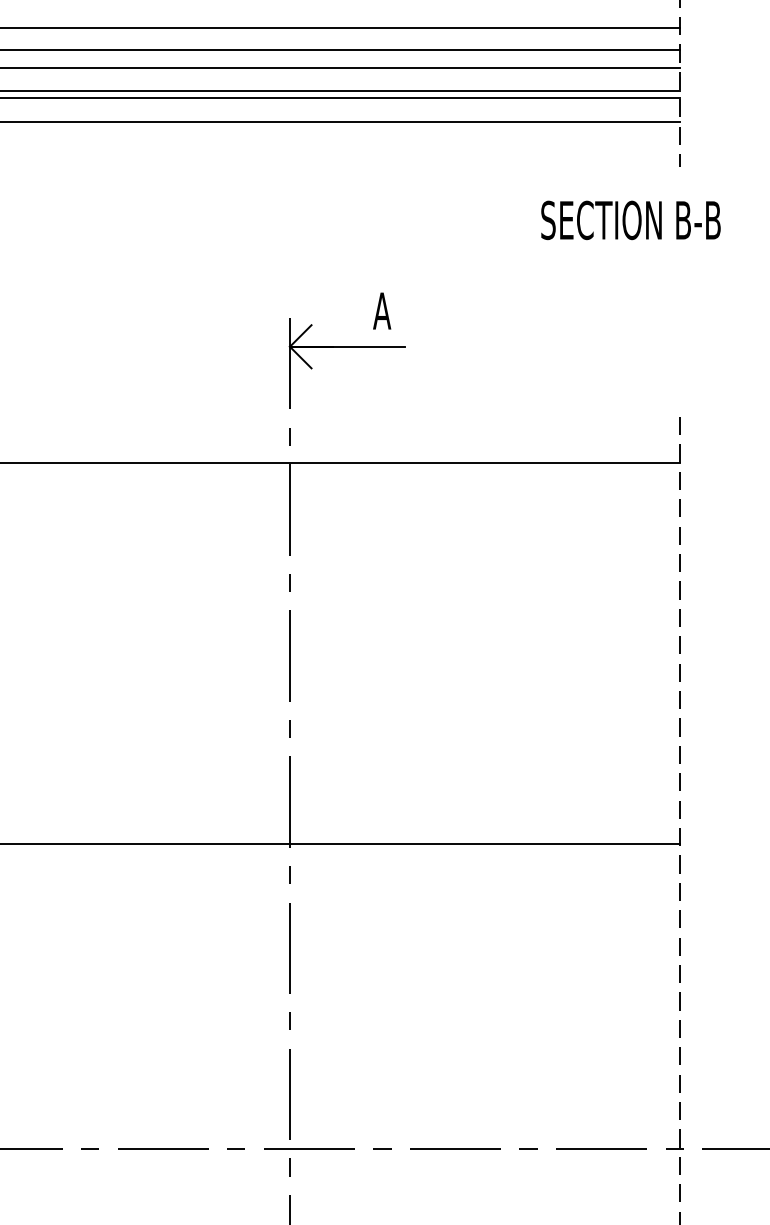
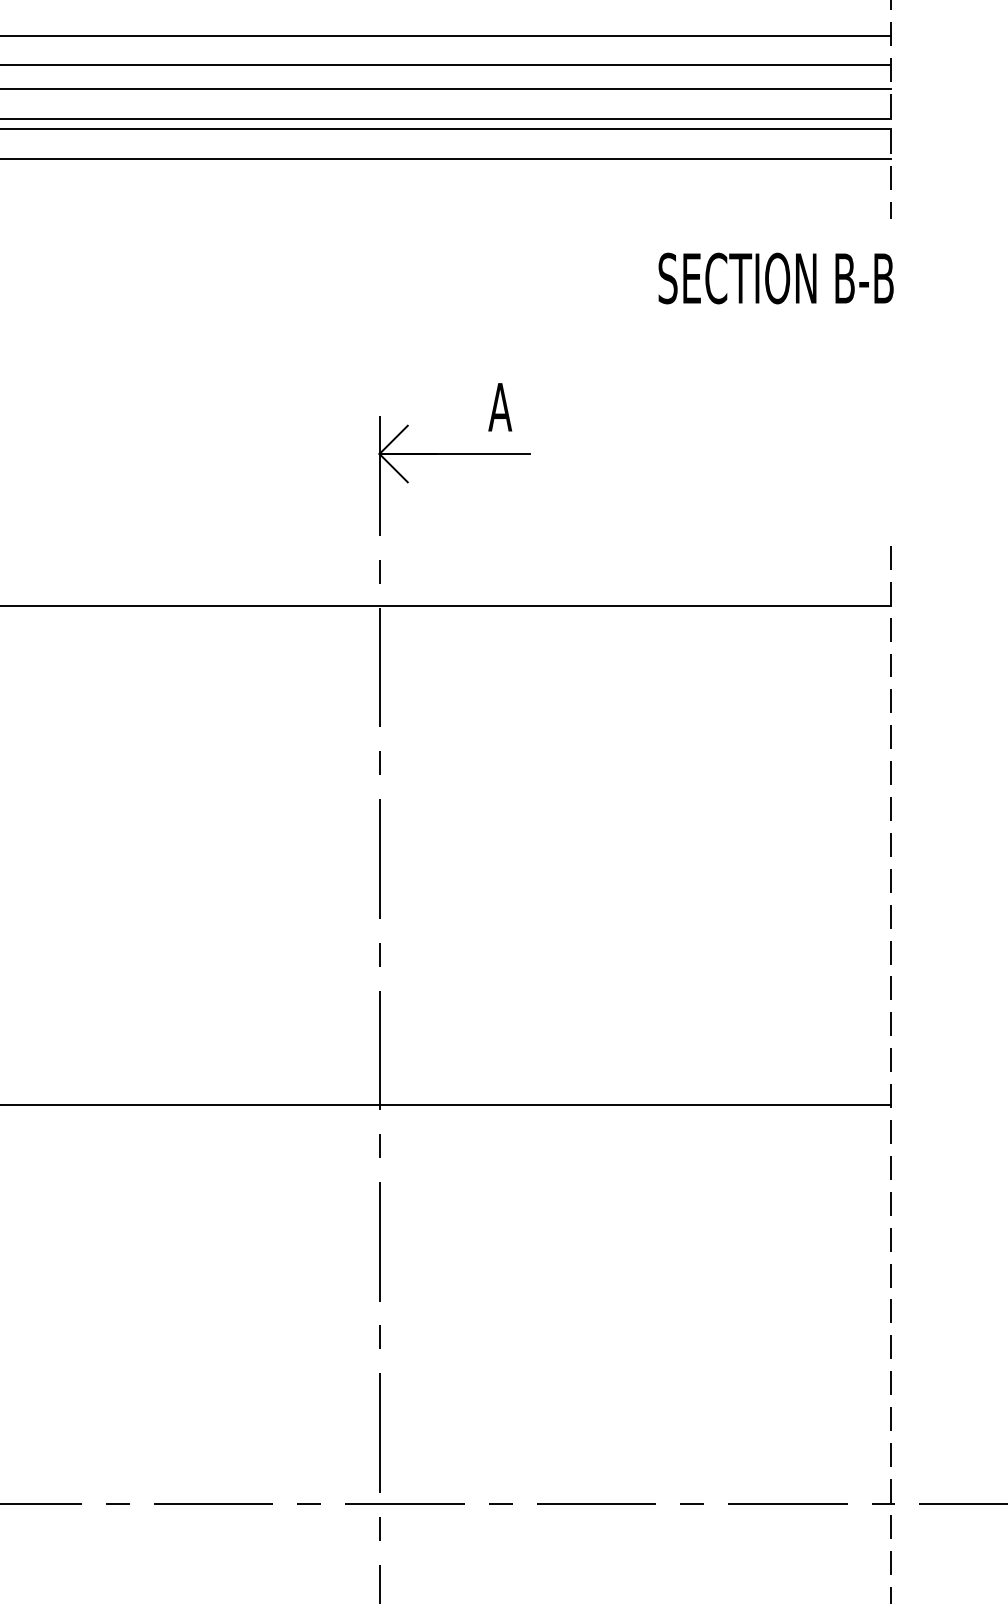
text: (630, 220) -> (775, 278), moved

